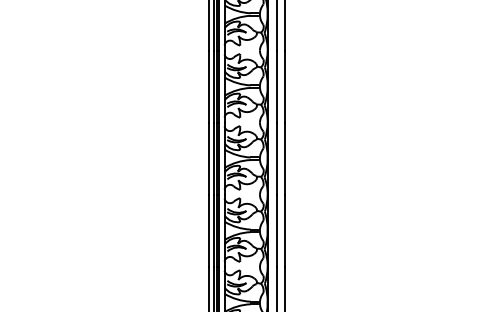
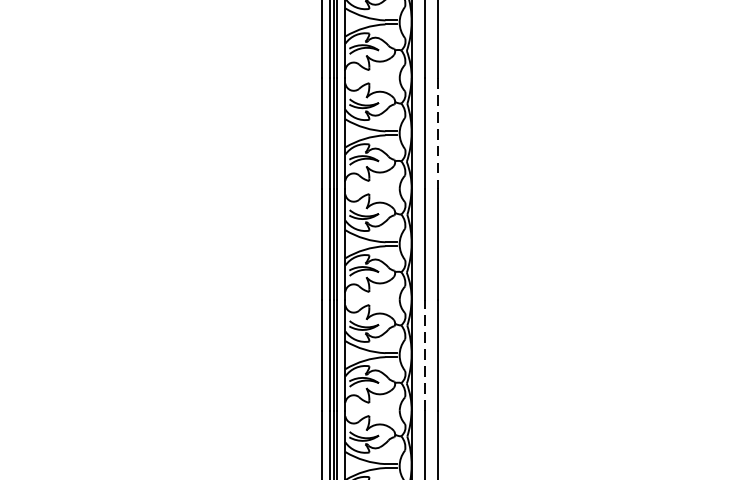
line: (284, 87) -> (437, 134), solid -> dashed
line: (276, 230) -> (425, 354), solid -> dashed

